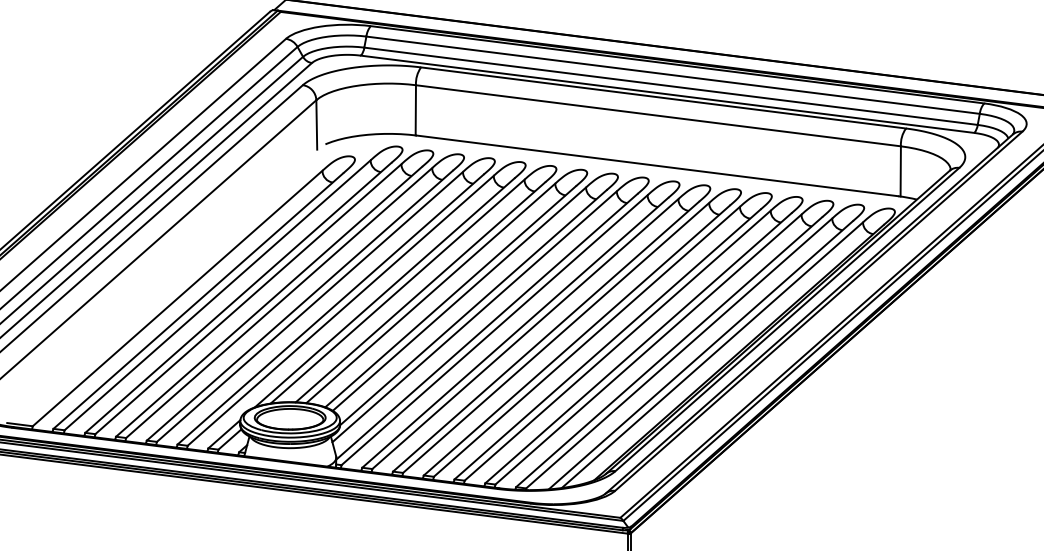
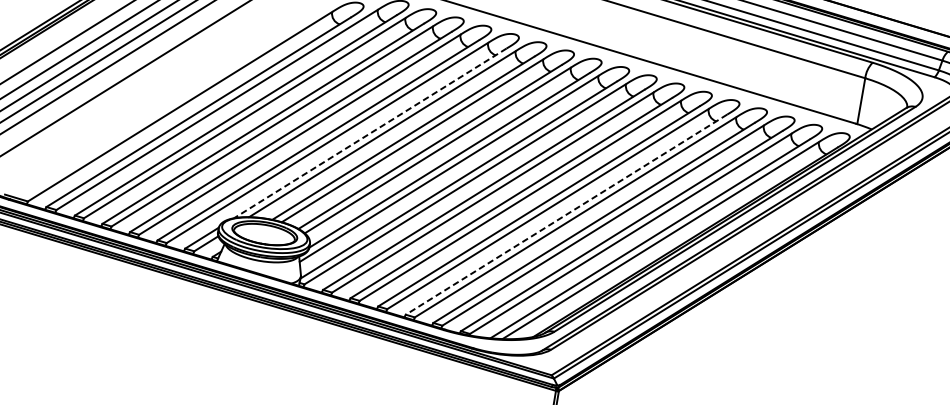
line: (384, 293) -> (370, 133), solid -> dashed
line: (607, 344) -> (566, 214), solid -> dashed

